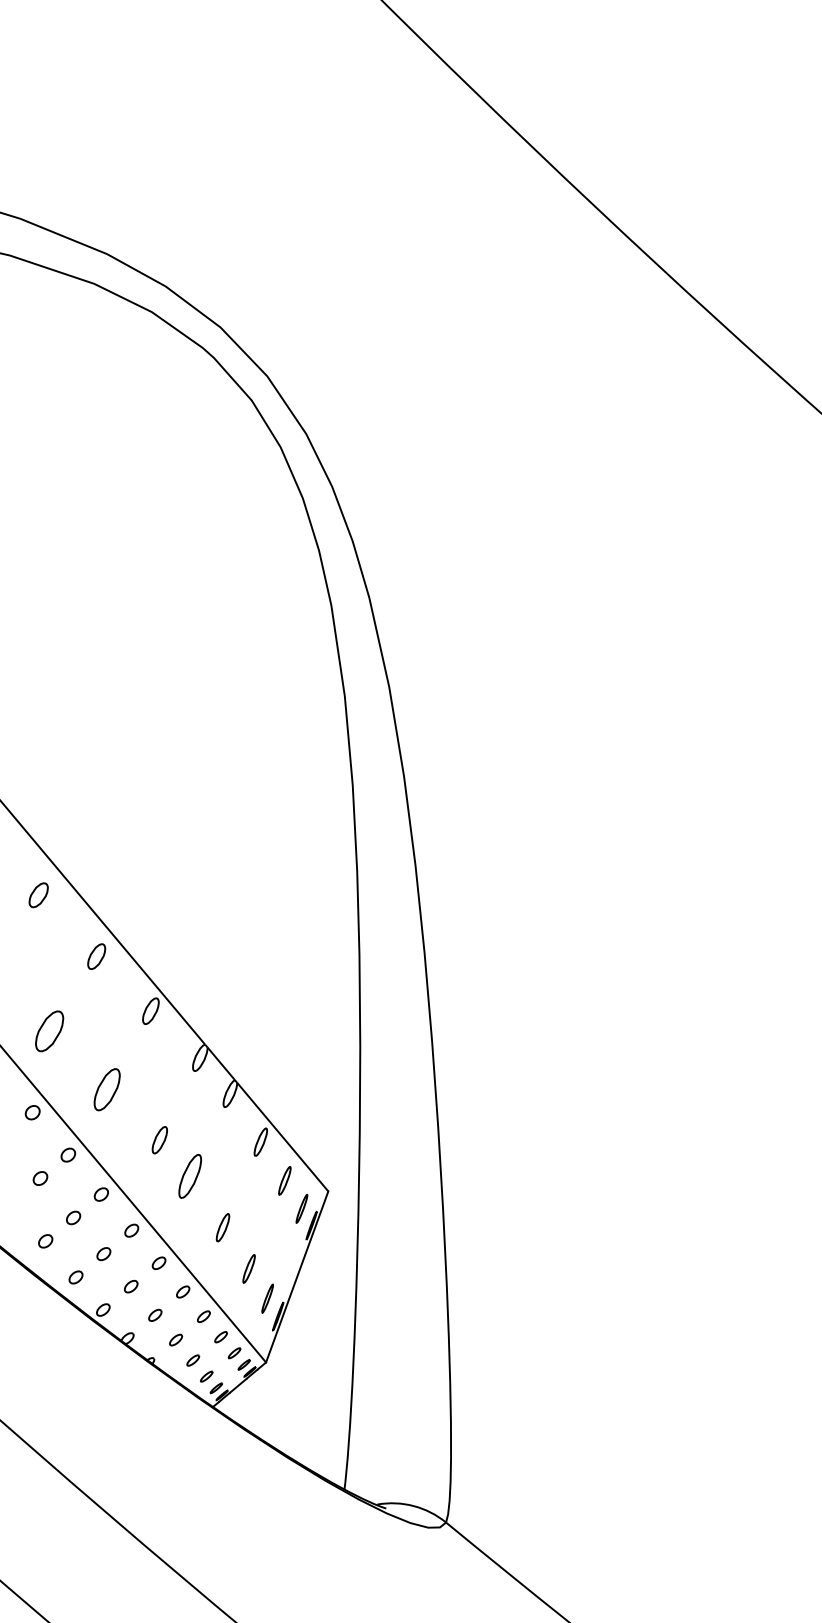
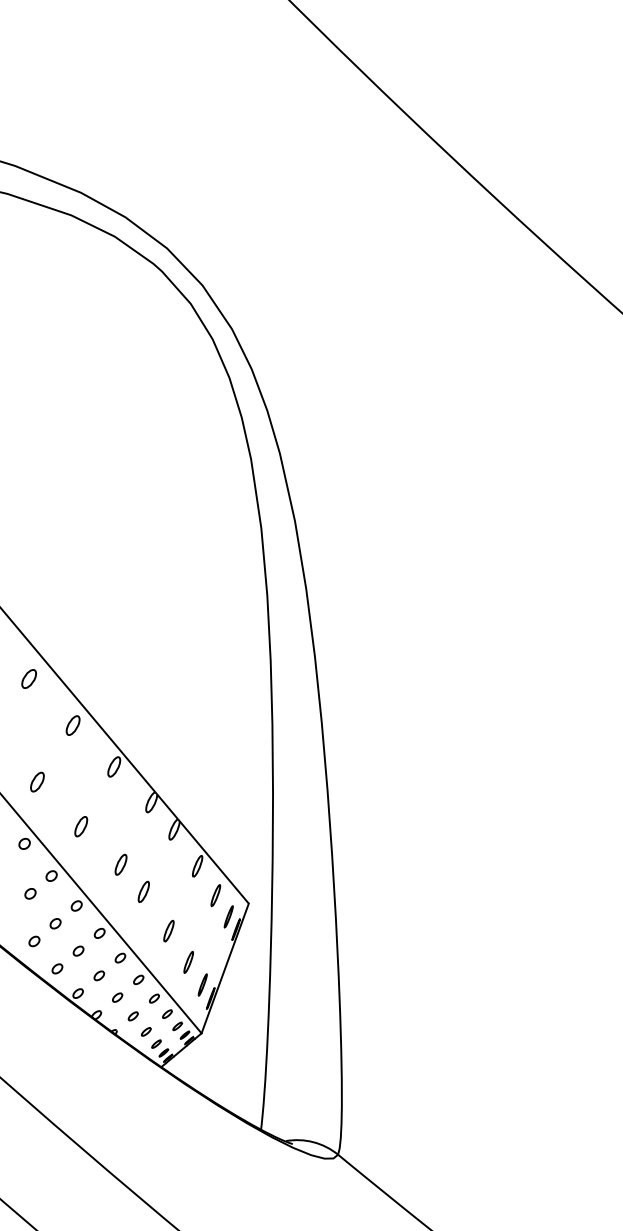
part: (49, 1030) -> (37, 781), size x0.62
part: (107, 1089) -> (81, 826), size x0.62
part: (189, 1175) -> (143, 891), size x0.62

